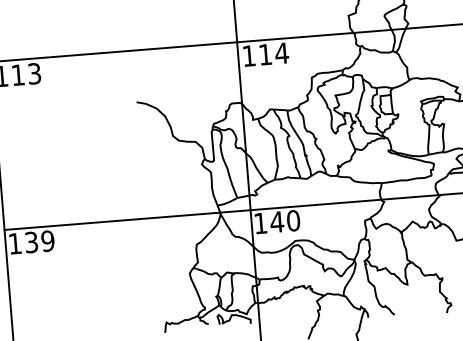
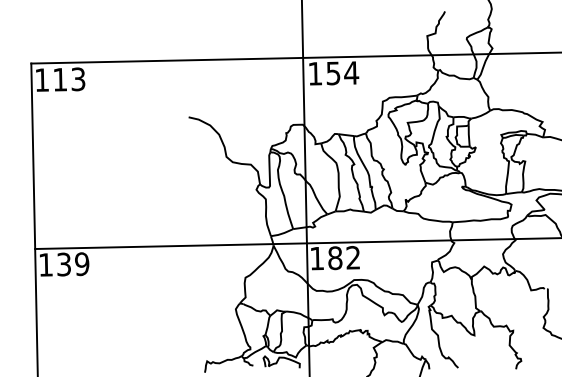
text: (265, 54) -> (333, 73), 114 -> 154
text: (284, 221) -> (343, 258), 140 -> 182

